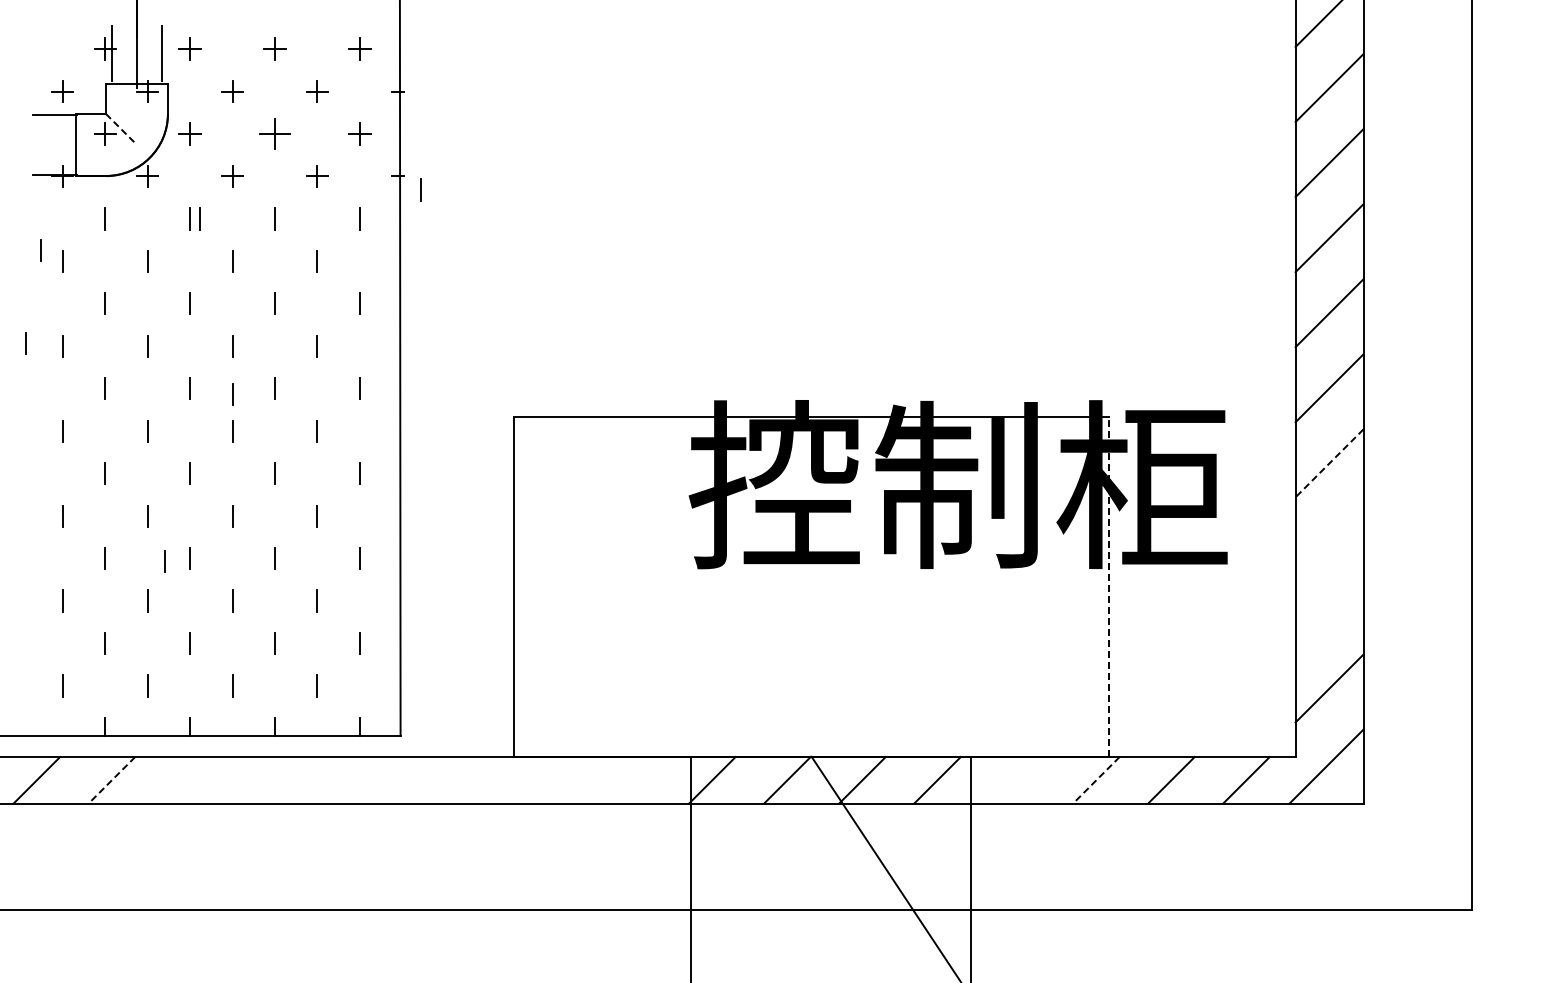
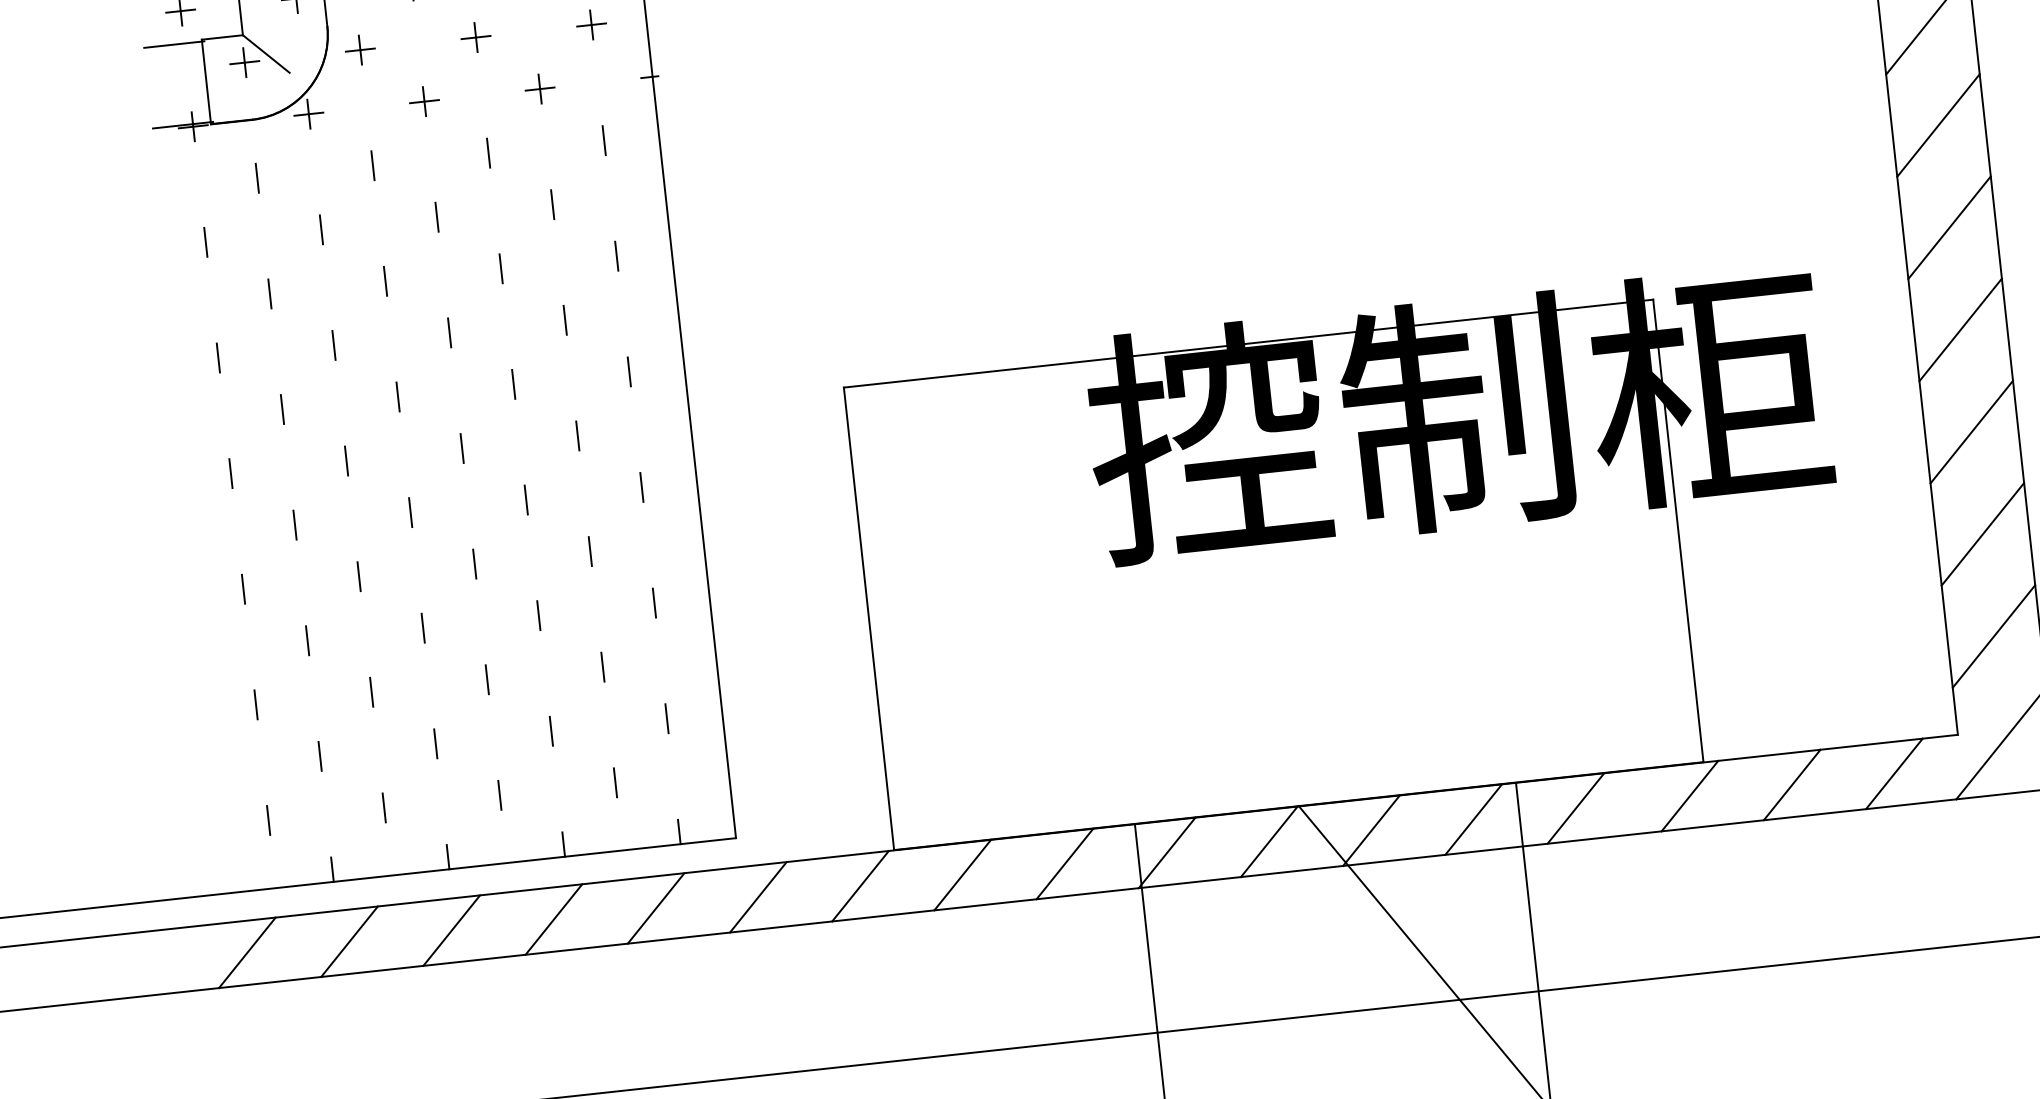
line: (121, 129) -> (266, 54), dashed -> solid
part: (274, 133) -> (475, 36), size x0.71
line: (420, 189) -> (682, 91), removed
line: (199, 218) -> (385, 163), removed
line: (40, 250) -> (173, 230), removed
line: (25, 343) -> (167, 359), removed
line: (232, 394) -> (456, 398), removed
line: (1329, 463) -> (1960, 330), dashed -> solid
line: (1329, 538) -> (1971, 432), added
line: (164, 561) -> (388, 635), removed
line: (1108, 586) -> (1677, 530), dashed -> solid
line: (1329, 613) -> (1982, 534), added
line: (186, 779) -> (451, 929), added
line: (261, 779) -> (553, 918), added
line: (336, 779) -> (655, 907), added
line: (411, 779) -> (757, 896), added
line: (486, 779) -> (859, 885), added
line: (561, 779) -> (961, 874), added
line: (636, 779) -> (1063, 862), added
line: (1012, 779) -> (1575, 807), added
line: (111, 780) -> (349, 942), dashed -> solid
line: (1096, 780) -> (1690, 796), dashed -> solid

